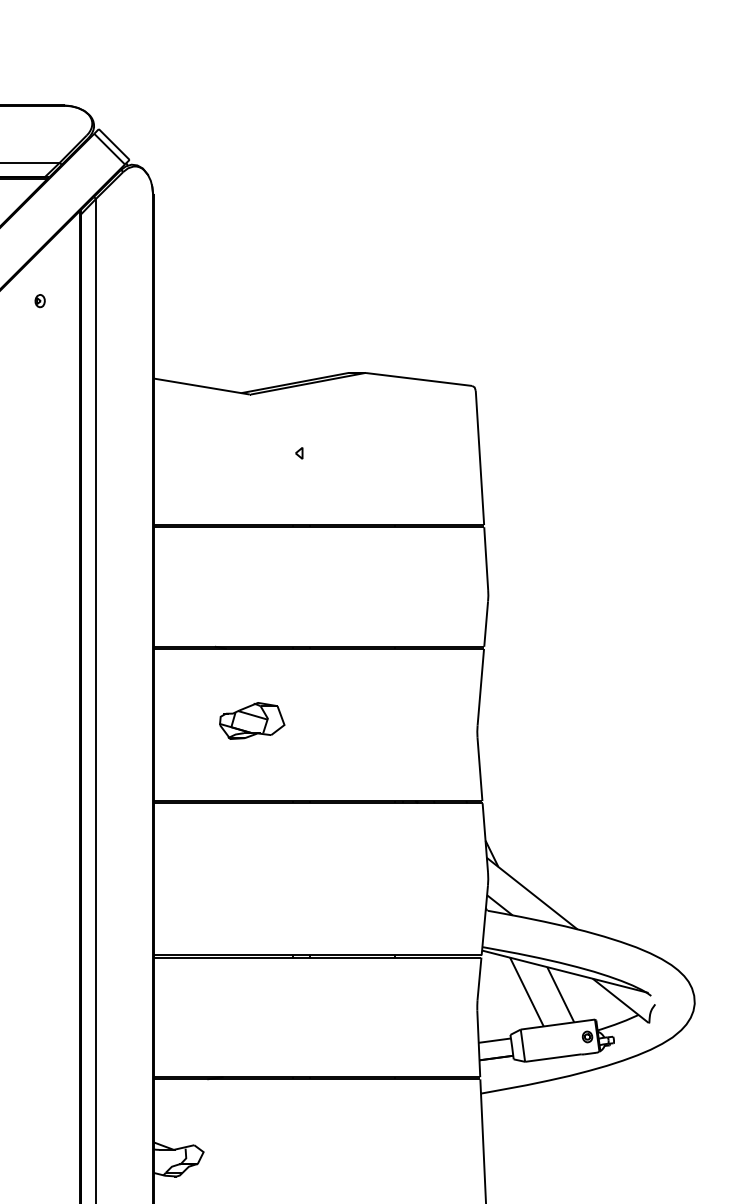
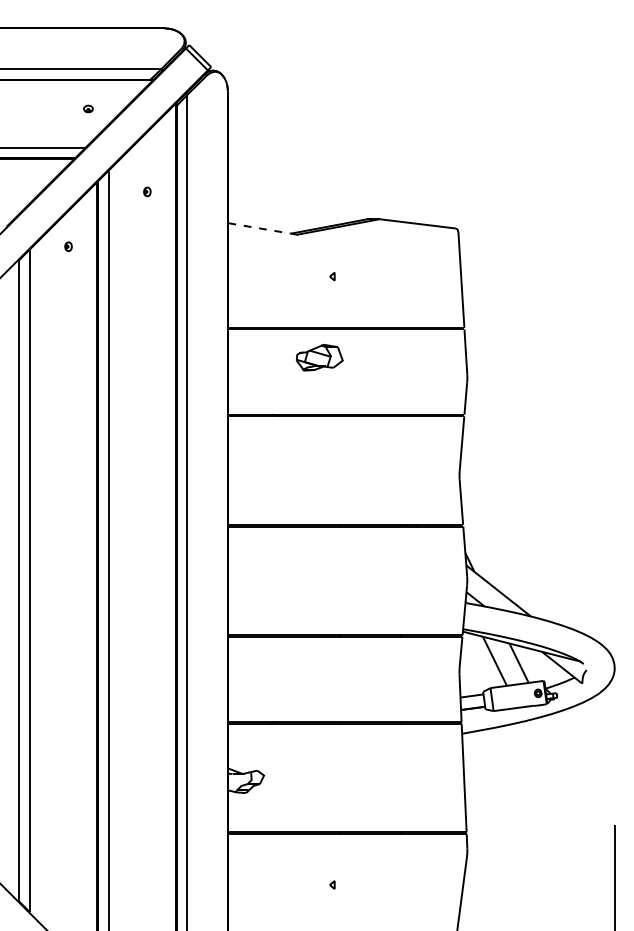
part: (40, 300) -> (147, 191), moved
line: (201, 385) -> (262, 228), solid -> dashed
part: (251, 720) -> (319, 357), moved

